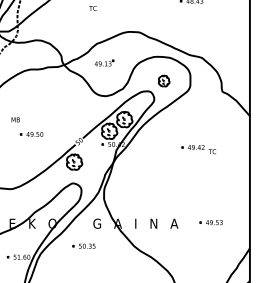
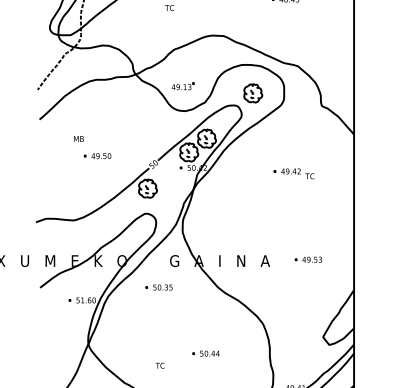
part: (103, 63) -> (182, 86), moved
part: (164, 81) -> (253, 93), size x1.43

